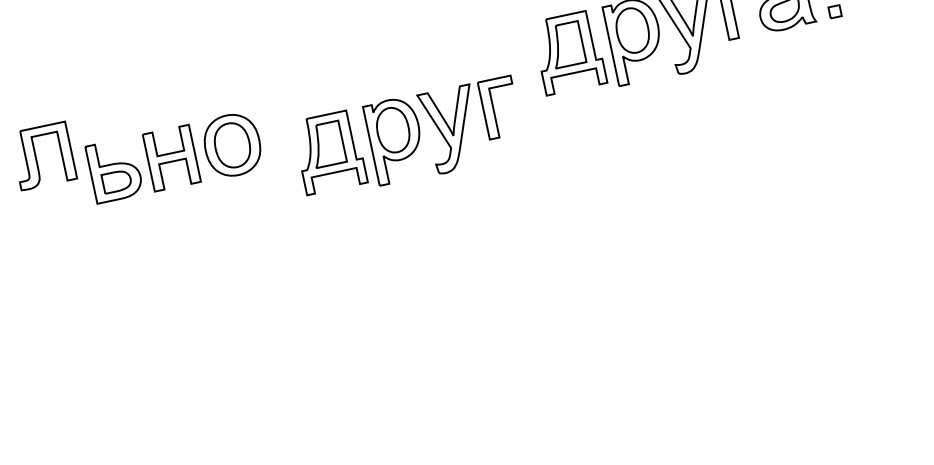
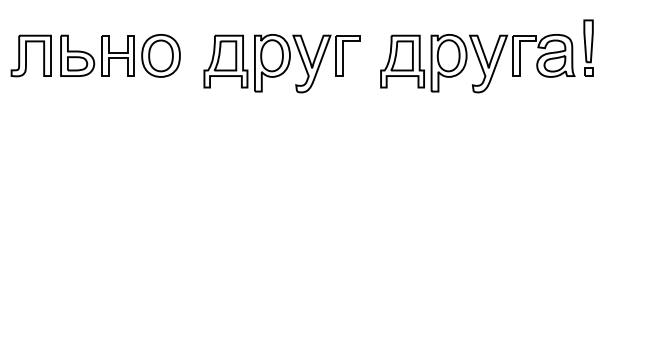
part: (408, 138) -> (281, 63), moved
part: (175, 156) -> (120, 55), moved

